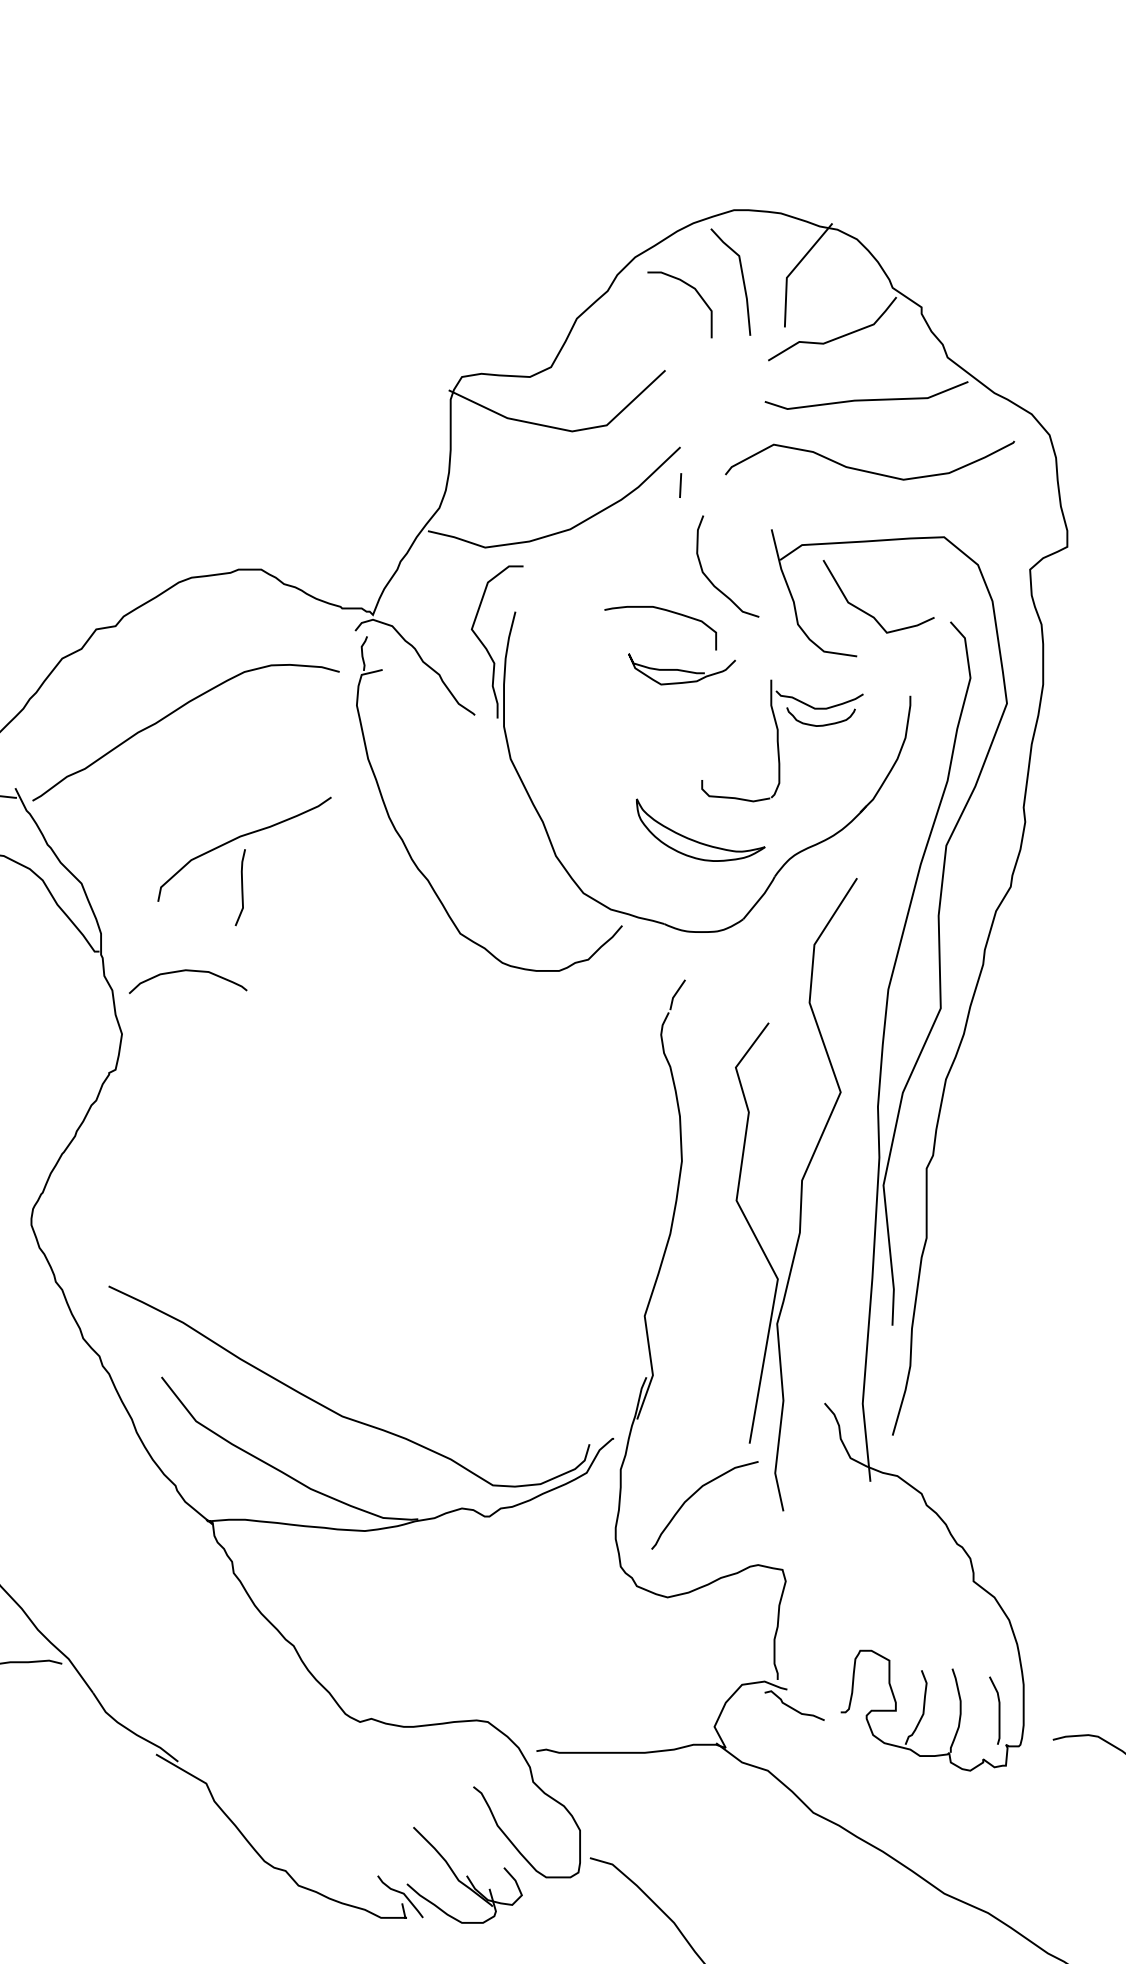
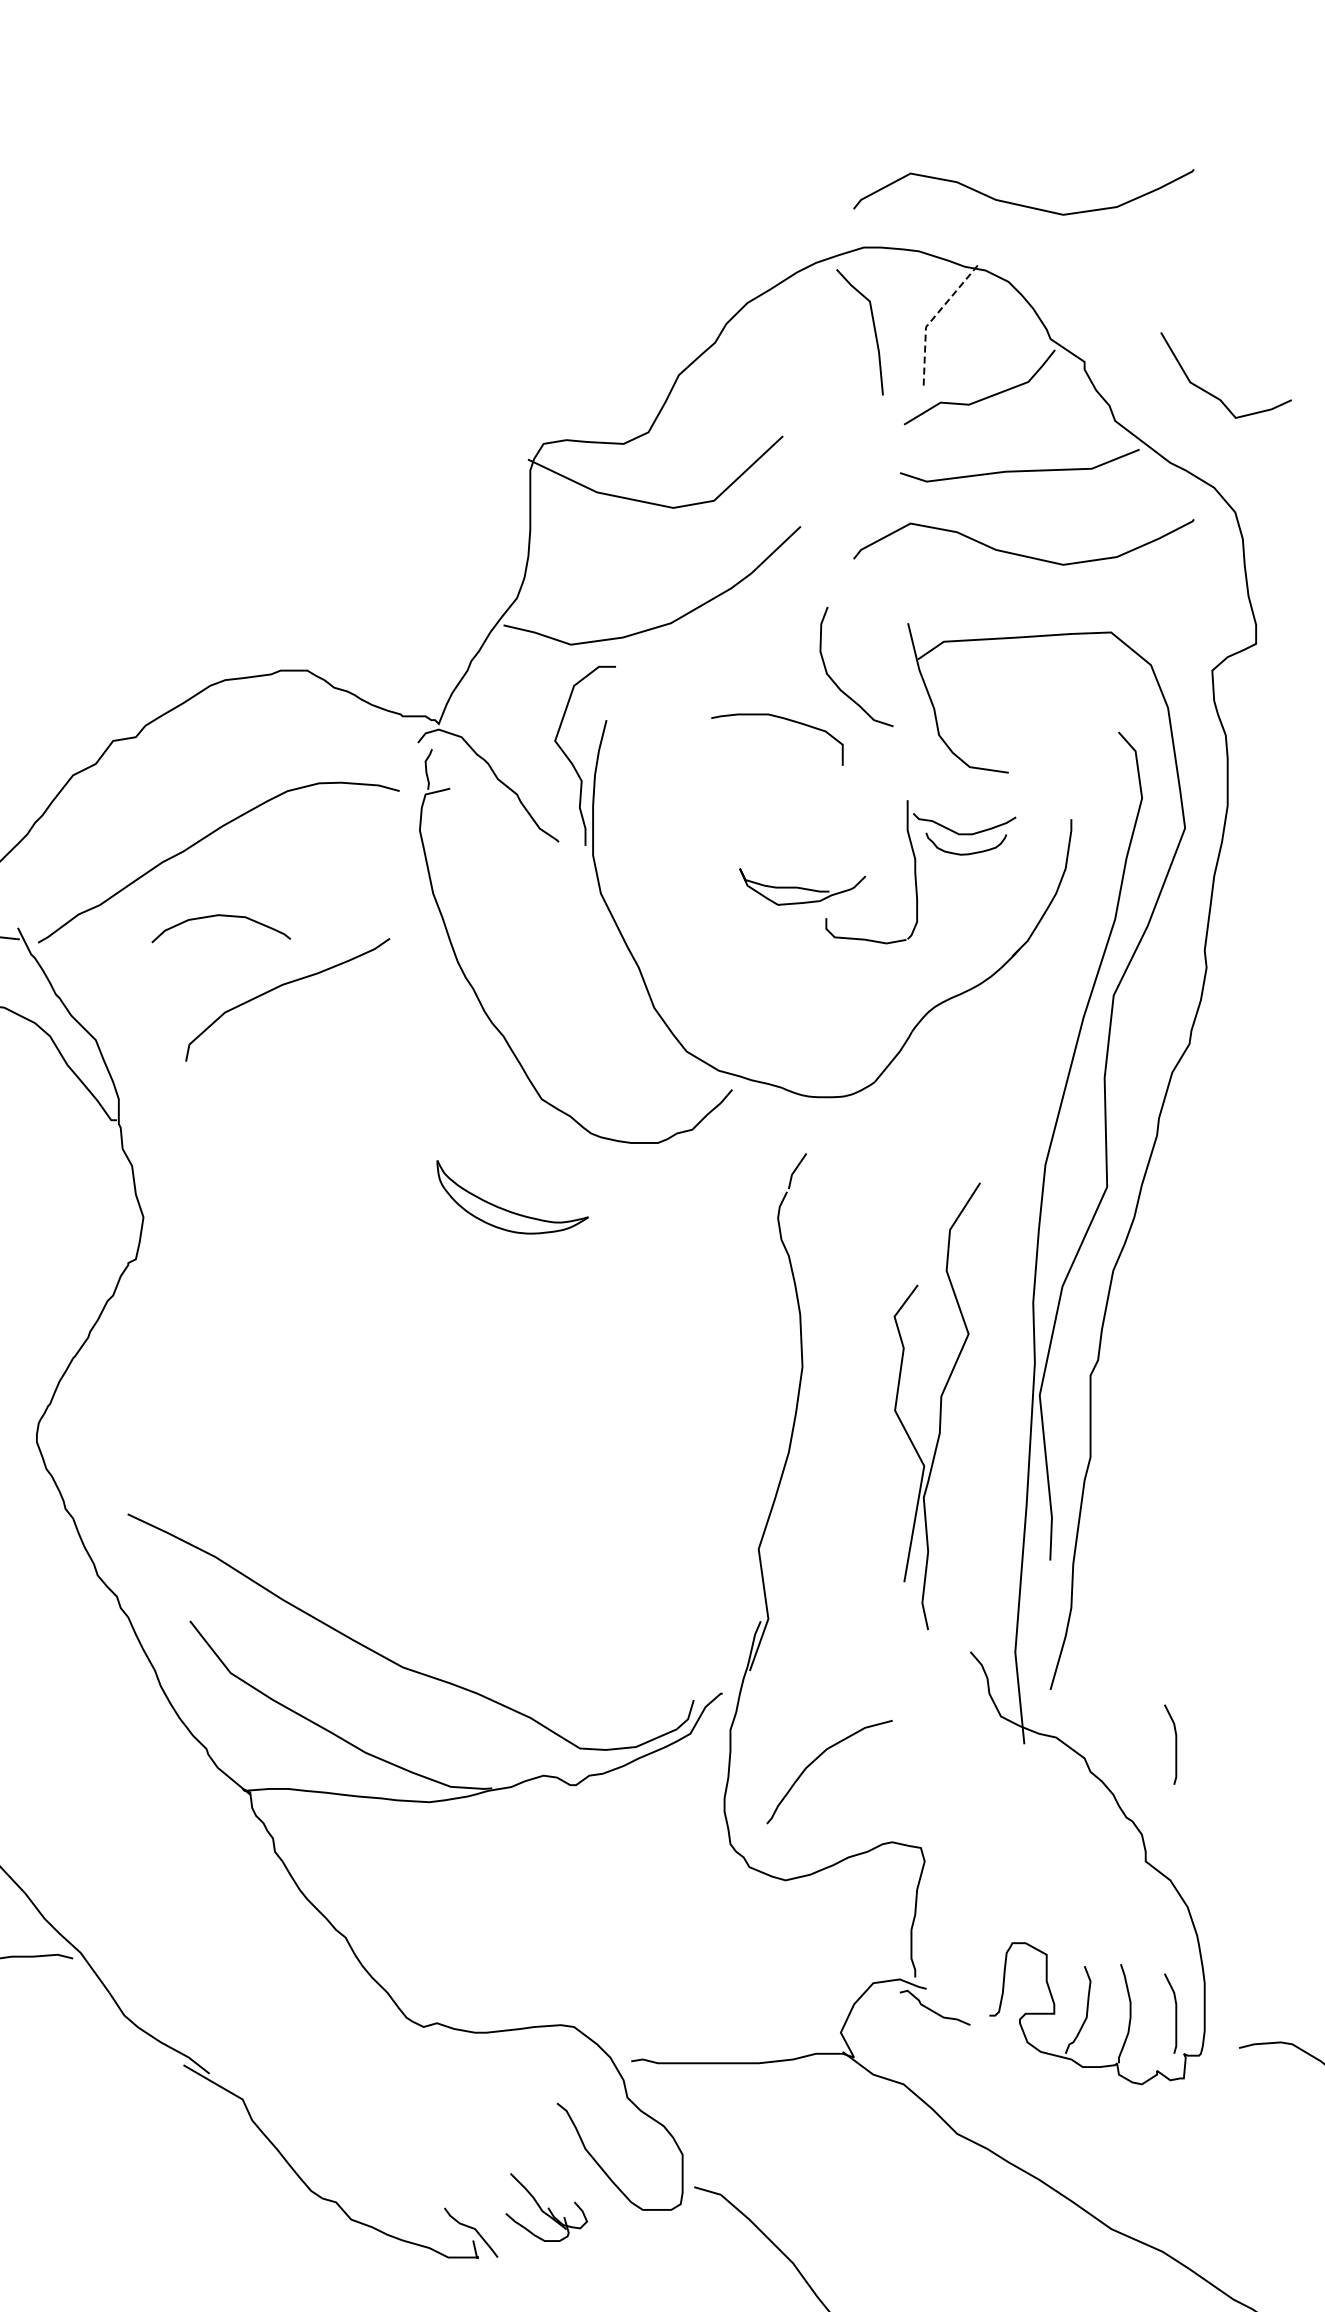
curve: (868, 173) -> (1022, 204), added
line: (793, 270) -> (933, 318), solid -> dashed
curve: (692, 288) -> (814, 339), removed
line: (680, 485) -> (800, 571), removed
curve: (866, 611) -> (1211, 393), moved
curve: (681, 669) -> (802, 887), moved
part: (696, 840) -> (507, 1209), moved
curve: (241, 887) -> (284, 1044), removed
curve: (188, 971) -> (221, 916), moved
part: (796, 1194) -> (937, 1406), size x0.6
curve: (998, 1481) -> (1175, 1744), added
part: (464, 1875) -> (546, 2207), size x0.6

